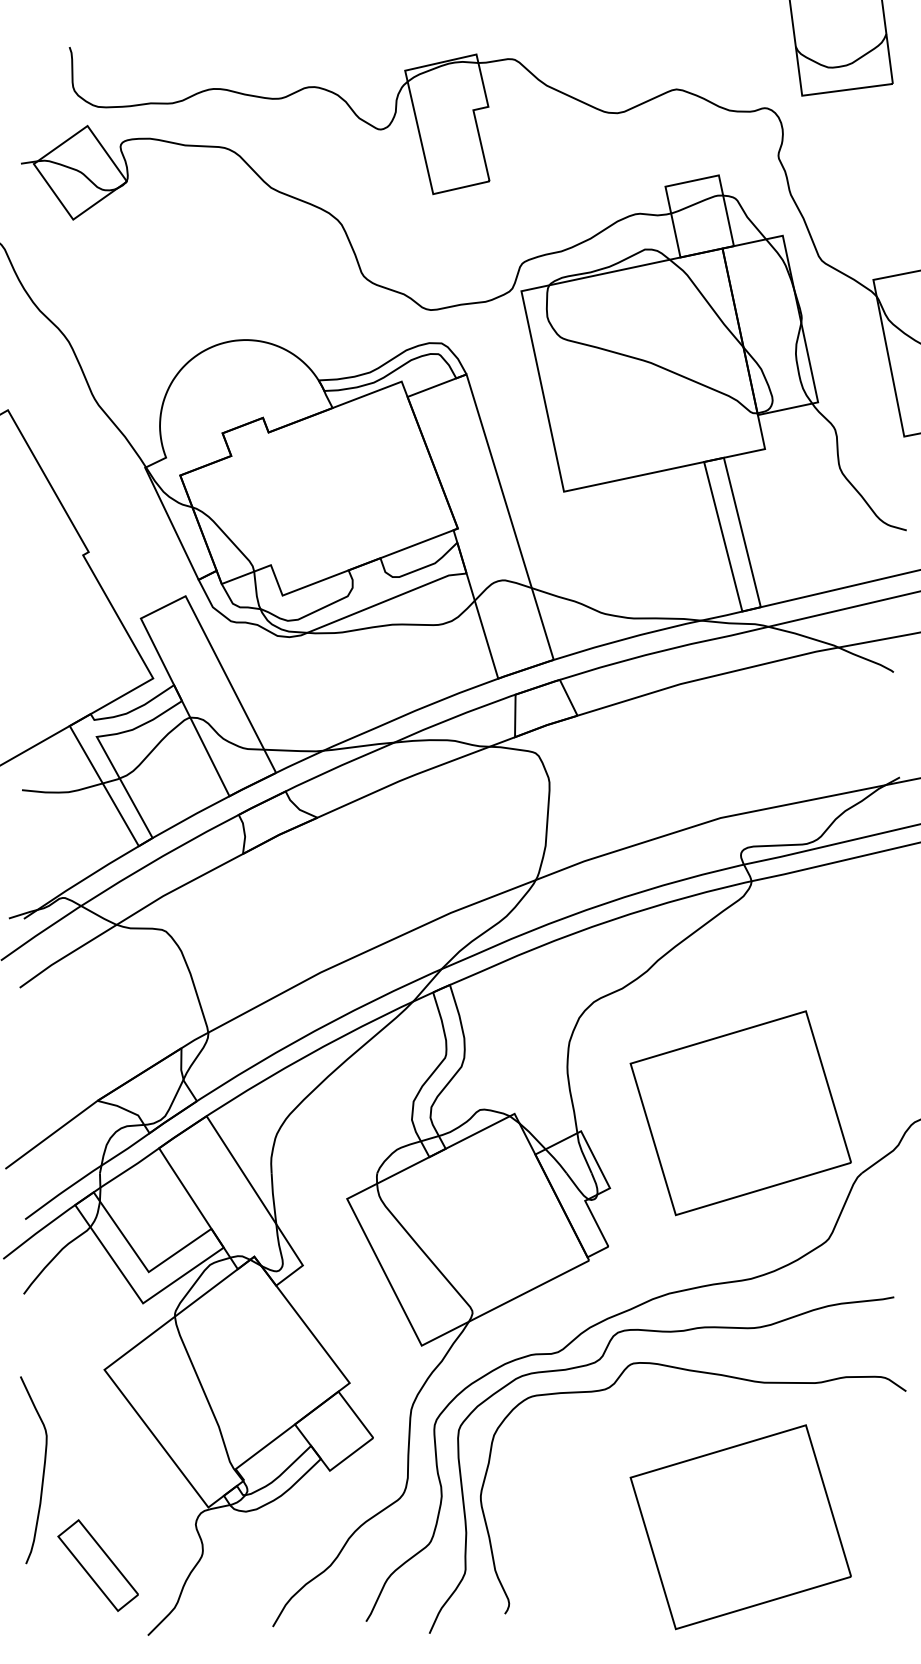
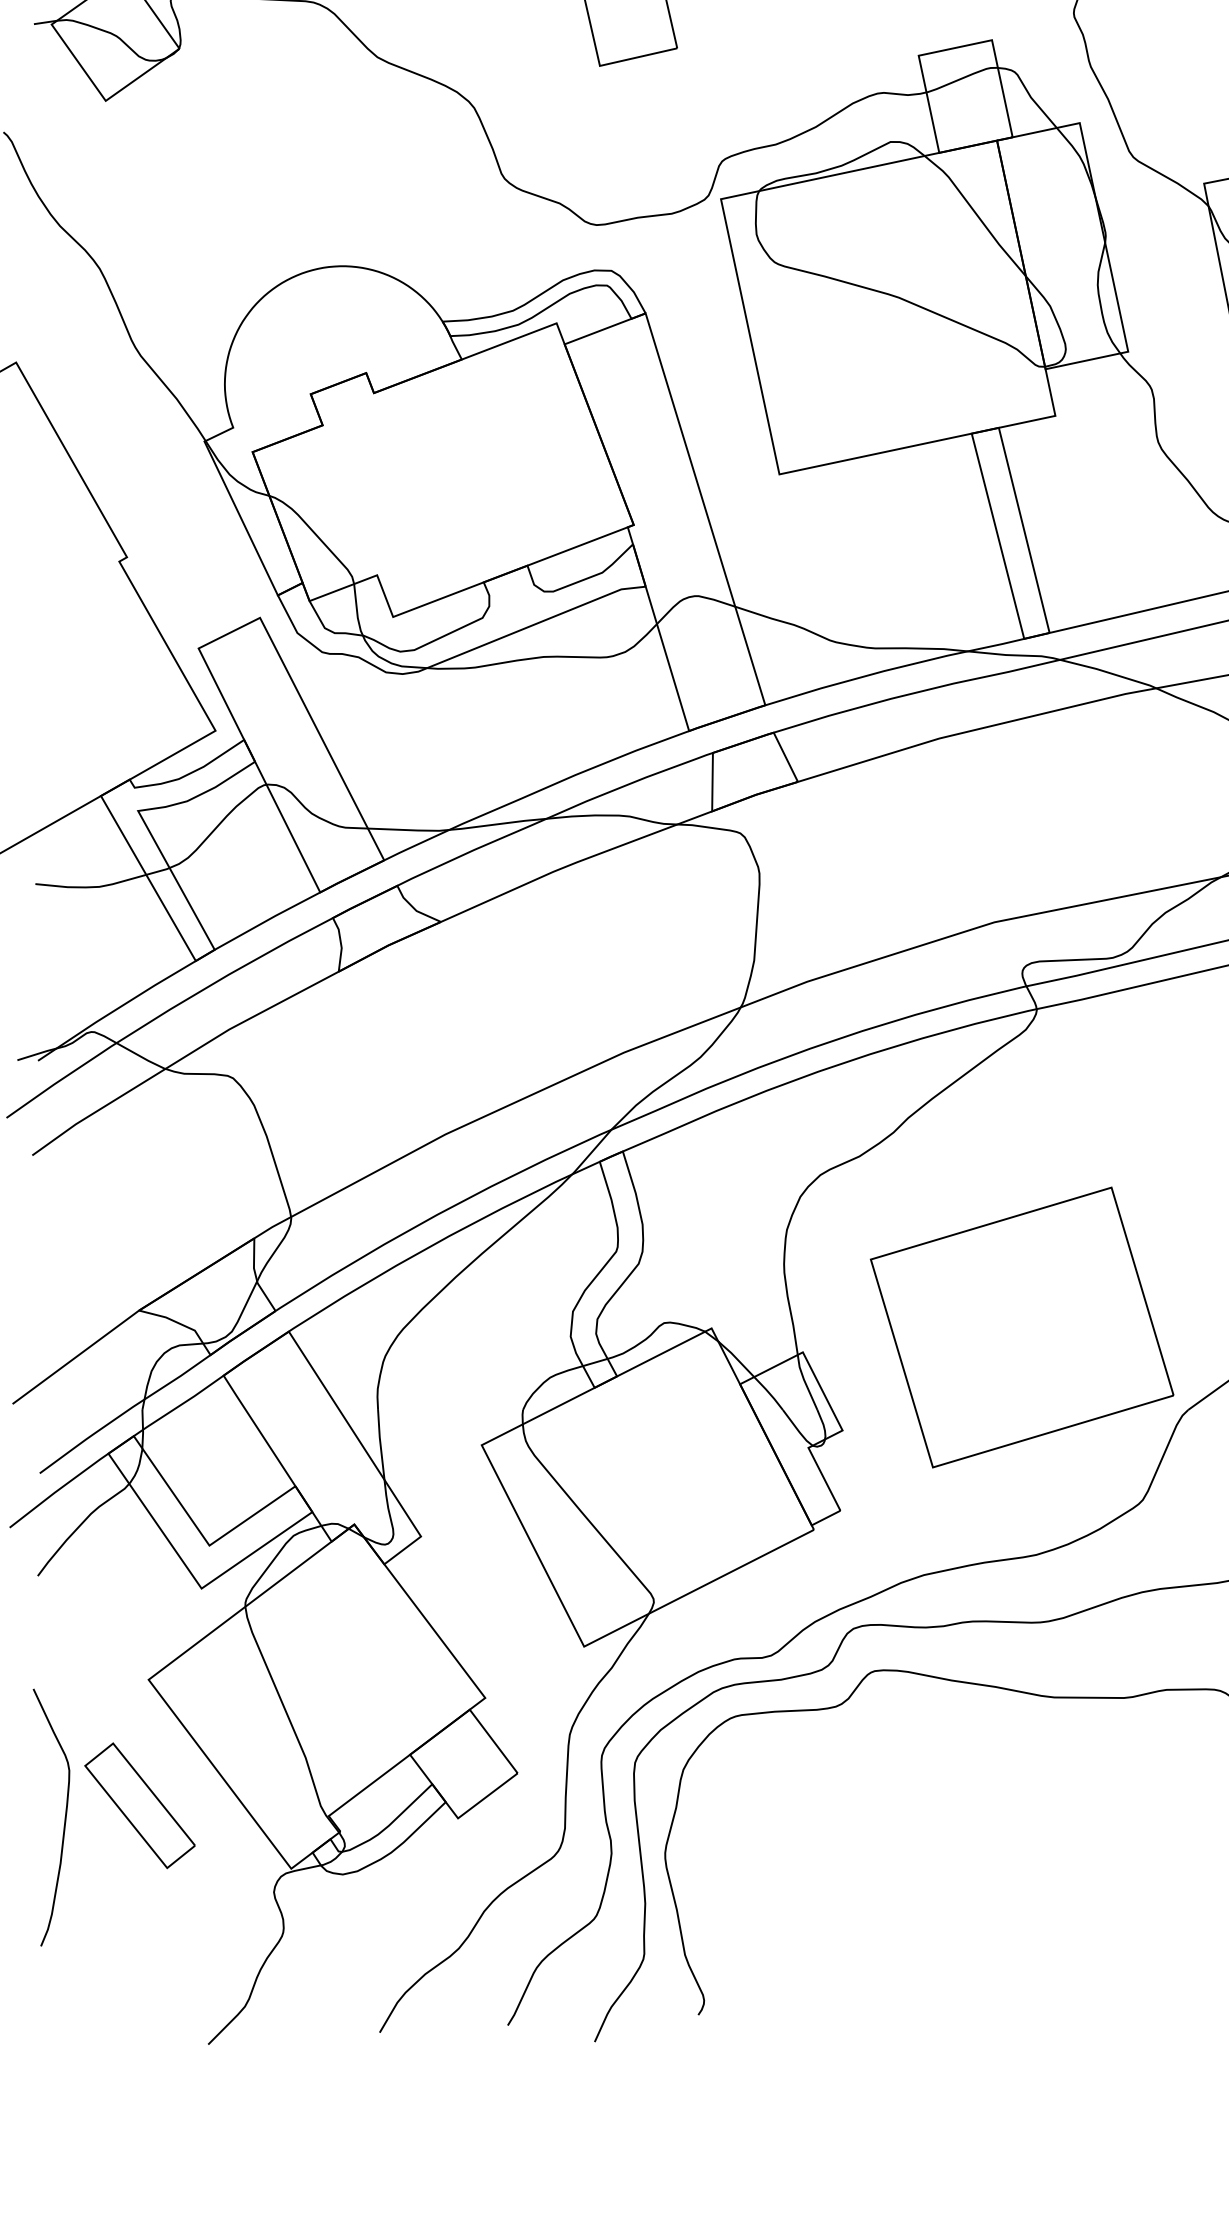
part: (740, 1527) -> (1021, 1896), removed
part: (97, 1565) -> (139, 1805), moved

